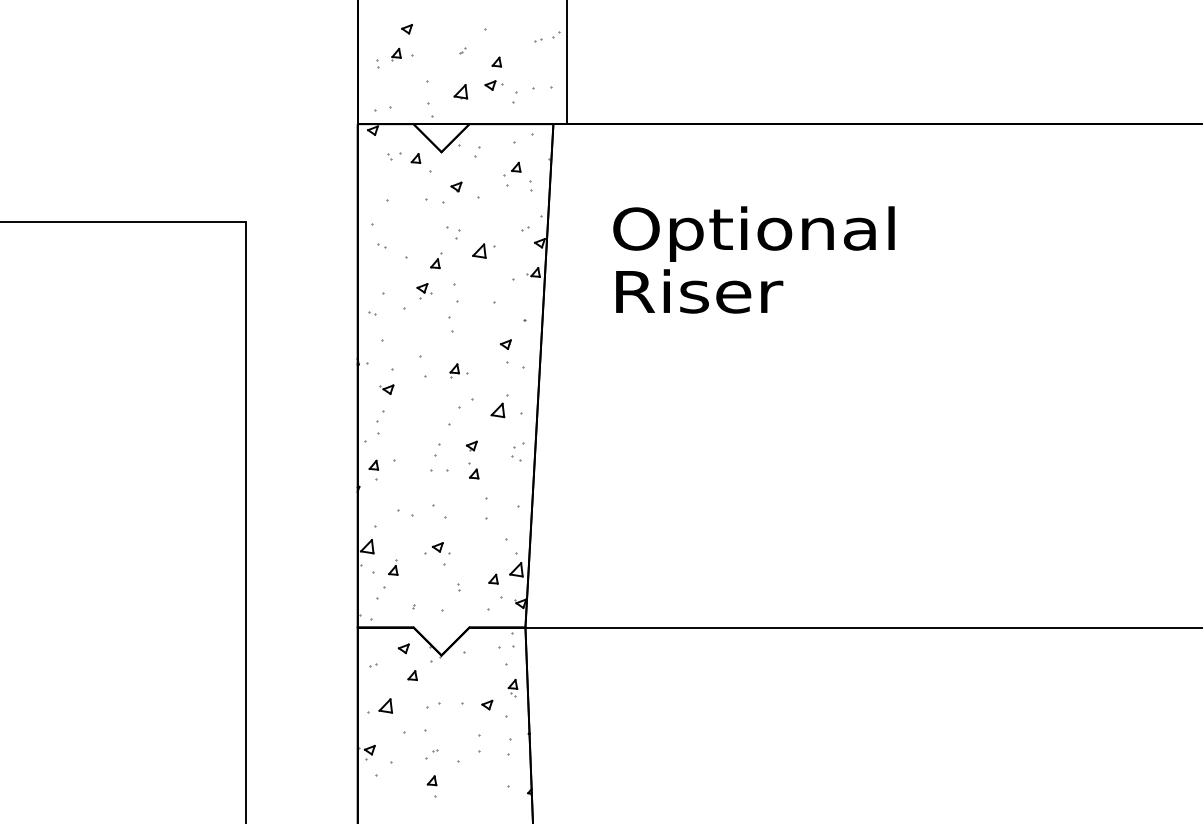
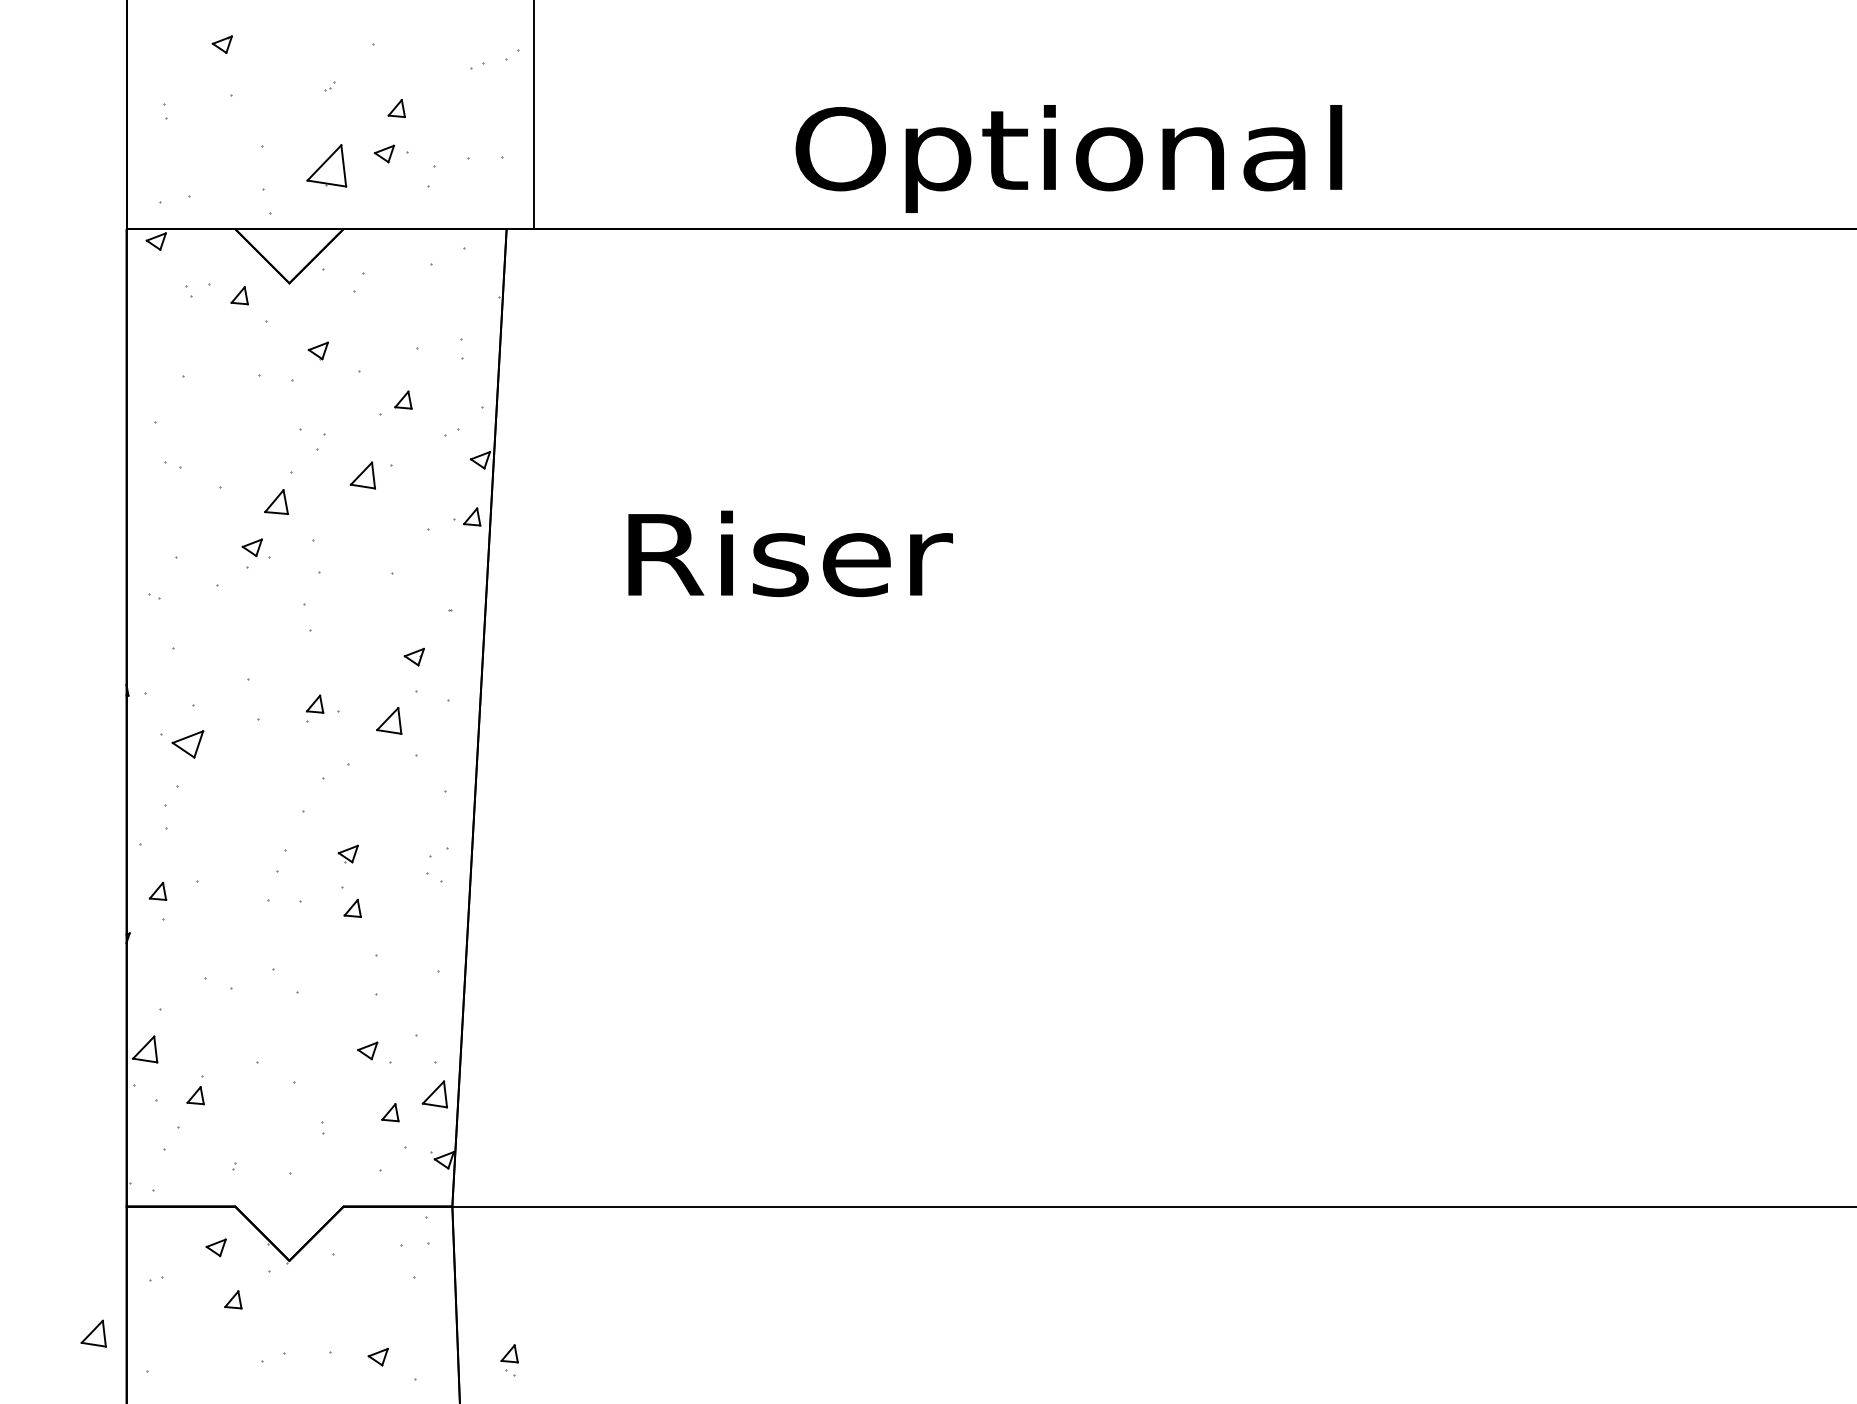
part: (396, 54) -> (201, 93), removed
part: (460, 91) -> (326, 165), size x1.6
part: (512, 168) -> (396, 402), moved
text: (753, 233) -> (1068, 157), moved
part: (436, 260) -> (279, 493), size x1.4
part: (386, 389) -> (182, 744), size x1.6
part: (497, 410) -> (388, 720), moved
part: (440, 548) -> (372, 1053), moved
part: (512, 688) -> (508, 1361), moved
part: (385, 705) -> (93, 1332), moved

